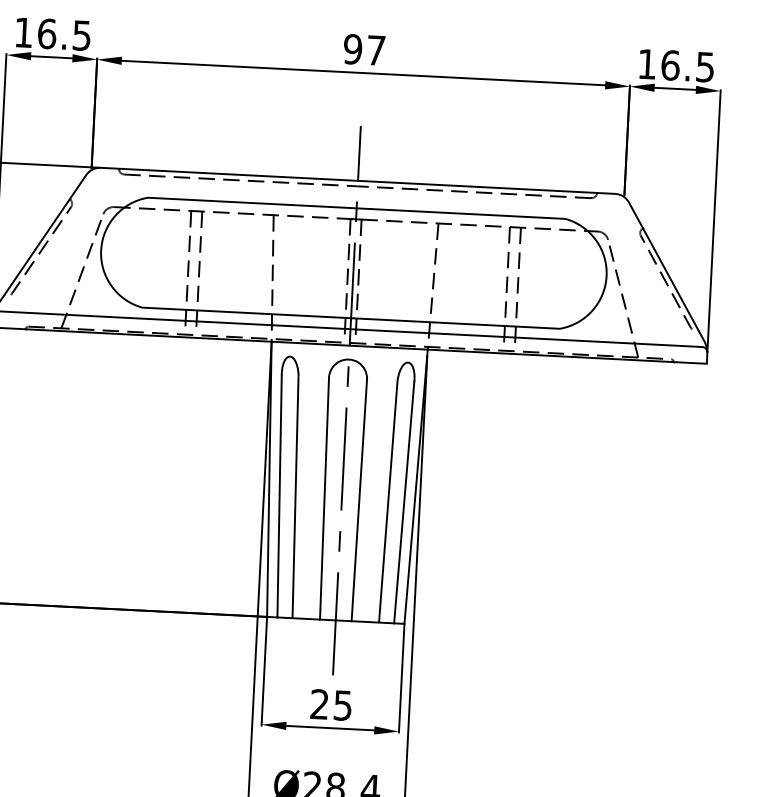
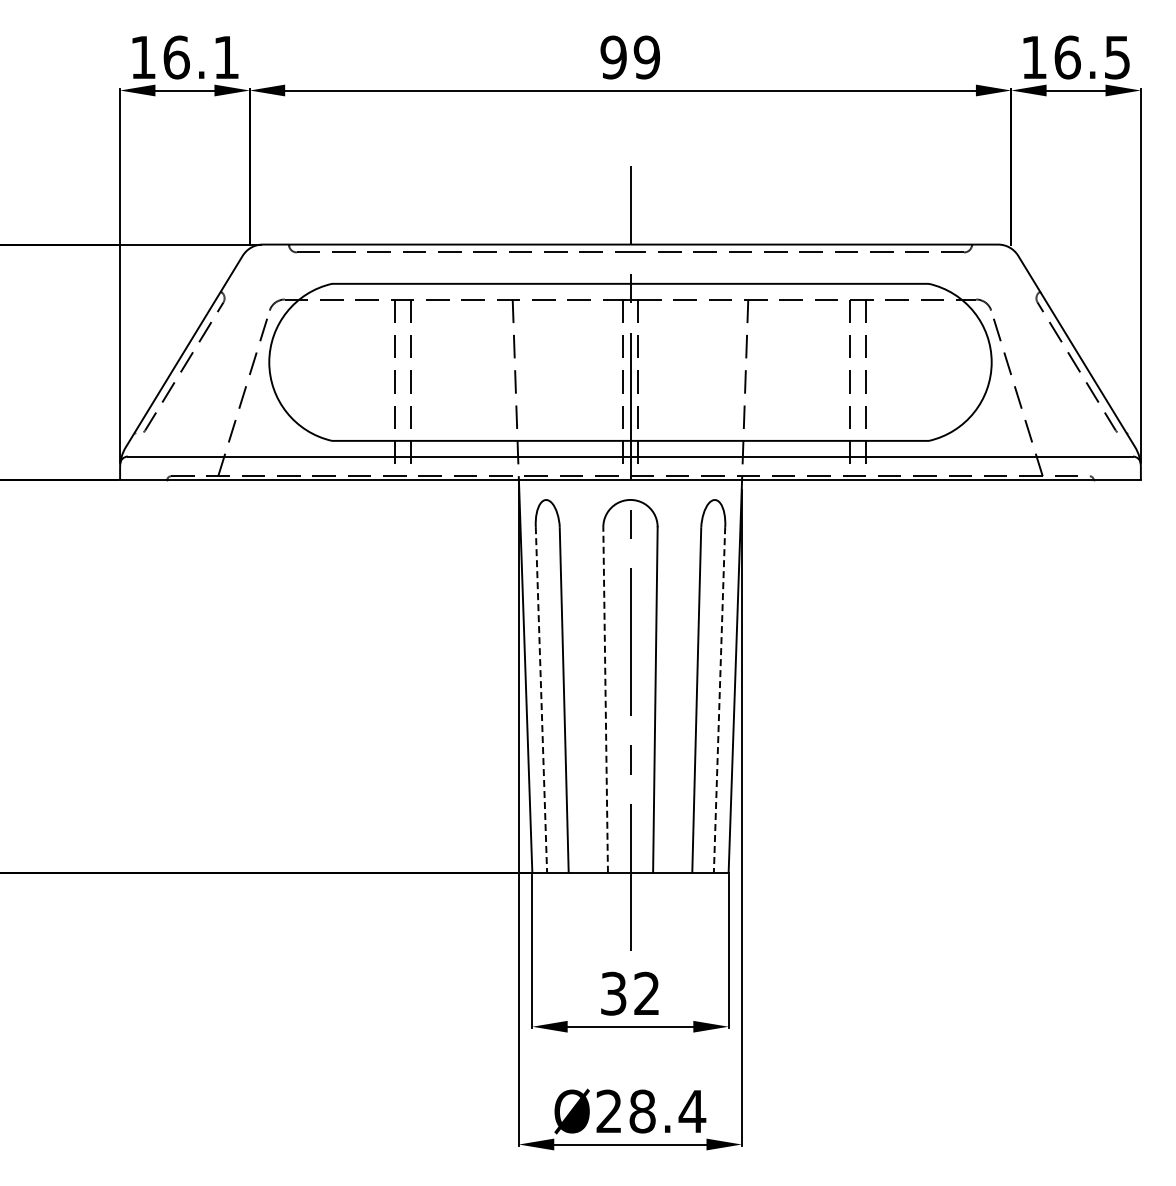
text: (82, 35) -> (226, 57), 16.5 -> 16.1
text: (375, 50) -> (646, 57), 97 -> 99
line: (279, 496) -> (541, 699), solid -> dashed
line: (324, 498) -> (605, 699), solid -> dashed
line: (404, 502) -> (719, 699), solid -> dashed
text: (331, 704) -> (630, 993), 25 -> 32

